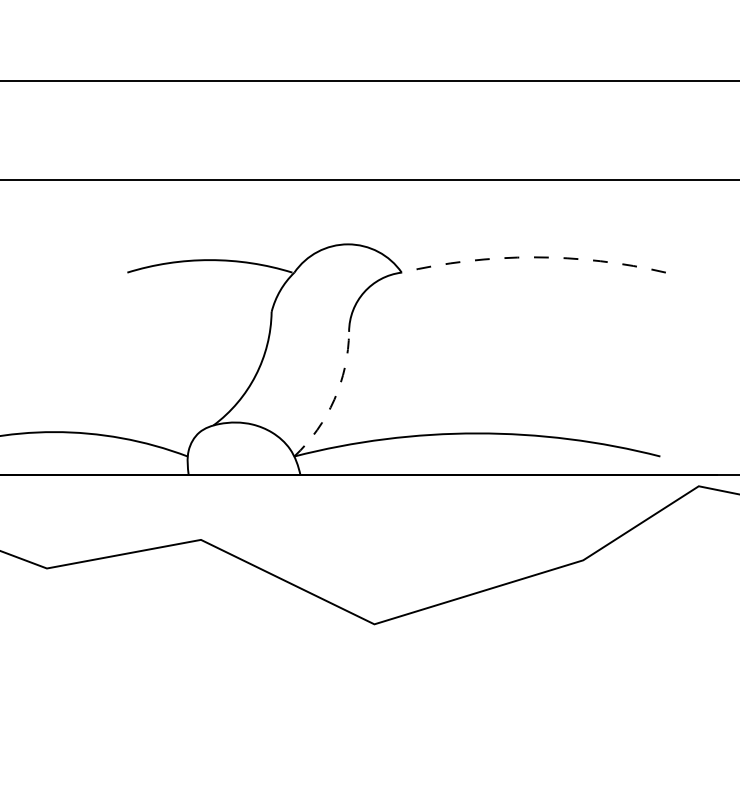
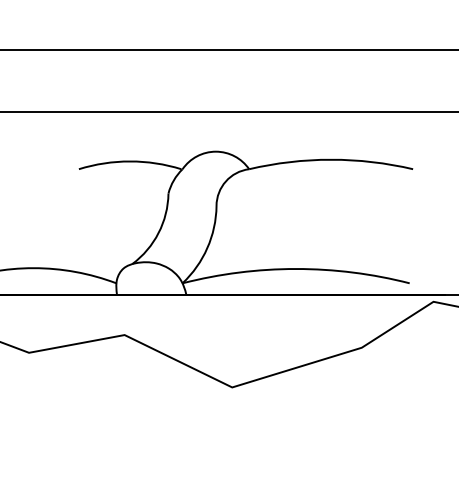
arc: (534, 256) -> (331, 159), dashed -> solid
arc: (334, 400) -> (207, 248), dashed -> solid

